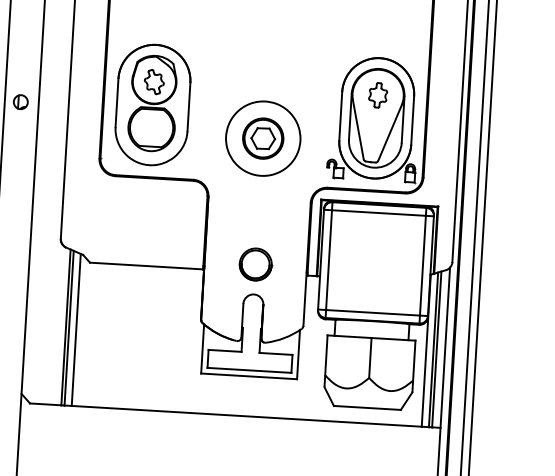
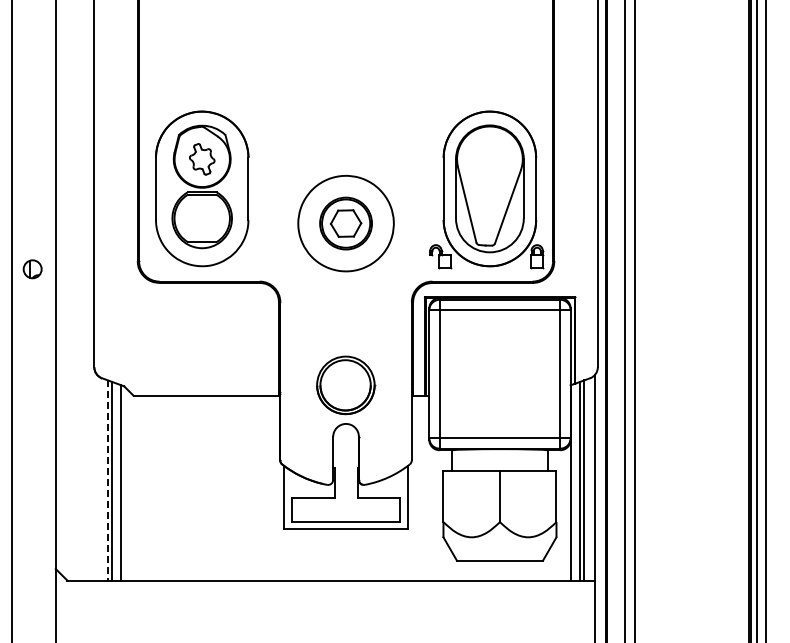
part: (377, 95) -> (489, 159), removed
part: (20, 102) -> (32, 269), moved
part: (256, 264) -> (346, 385), size x1.4
line: (65, 327) -> (107, 480), solid -> dashed

